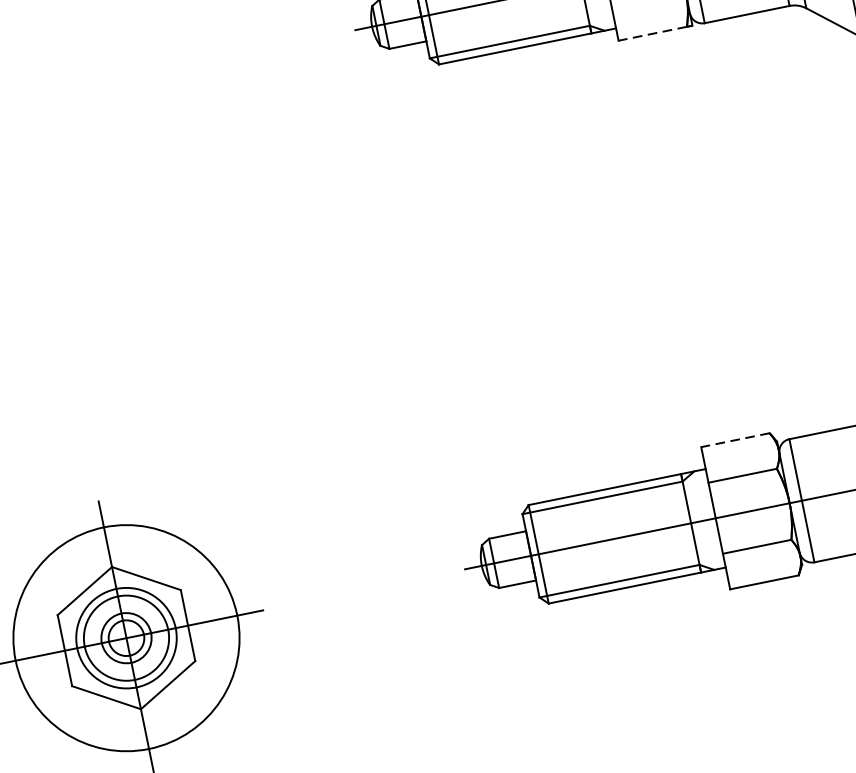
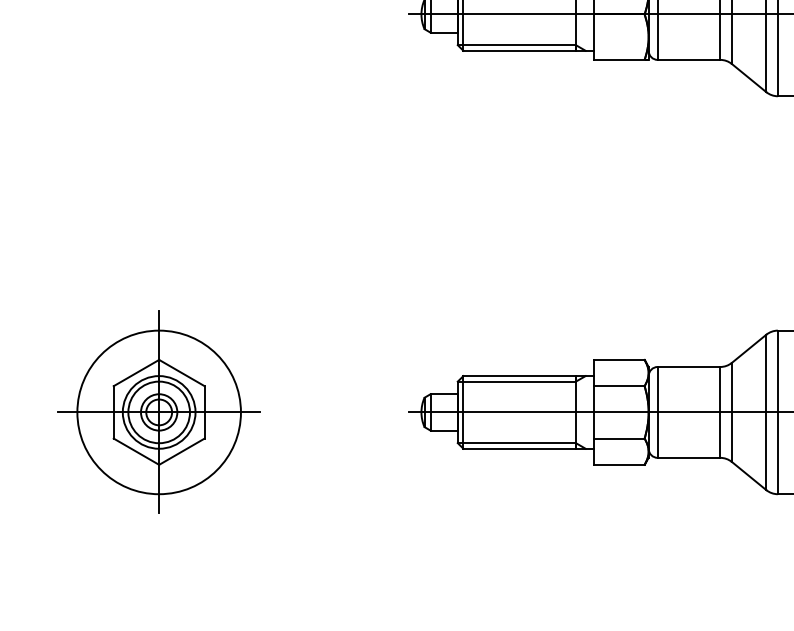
line: (651, 33) -> (618, 59), dashed -> solid
line: (734, 439) -> (618, 359), dashed -> solid

